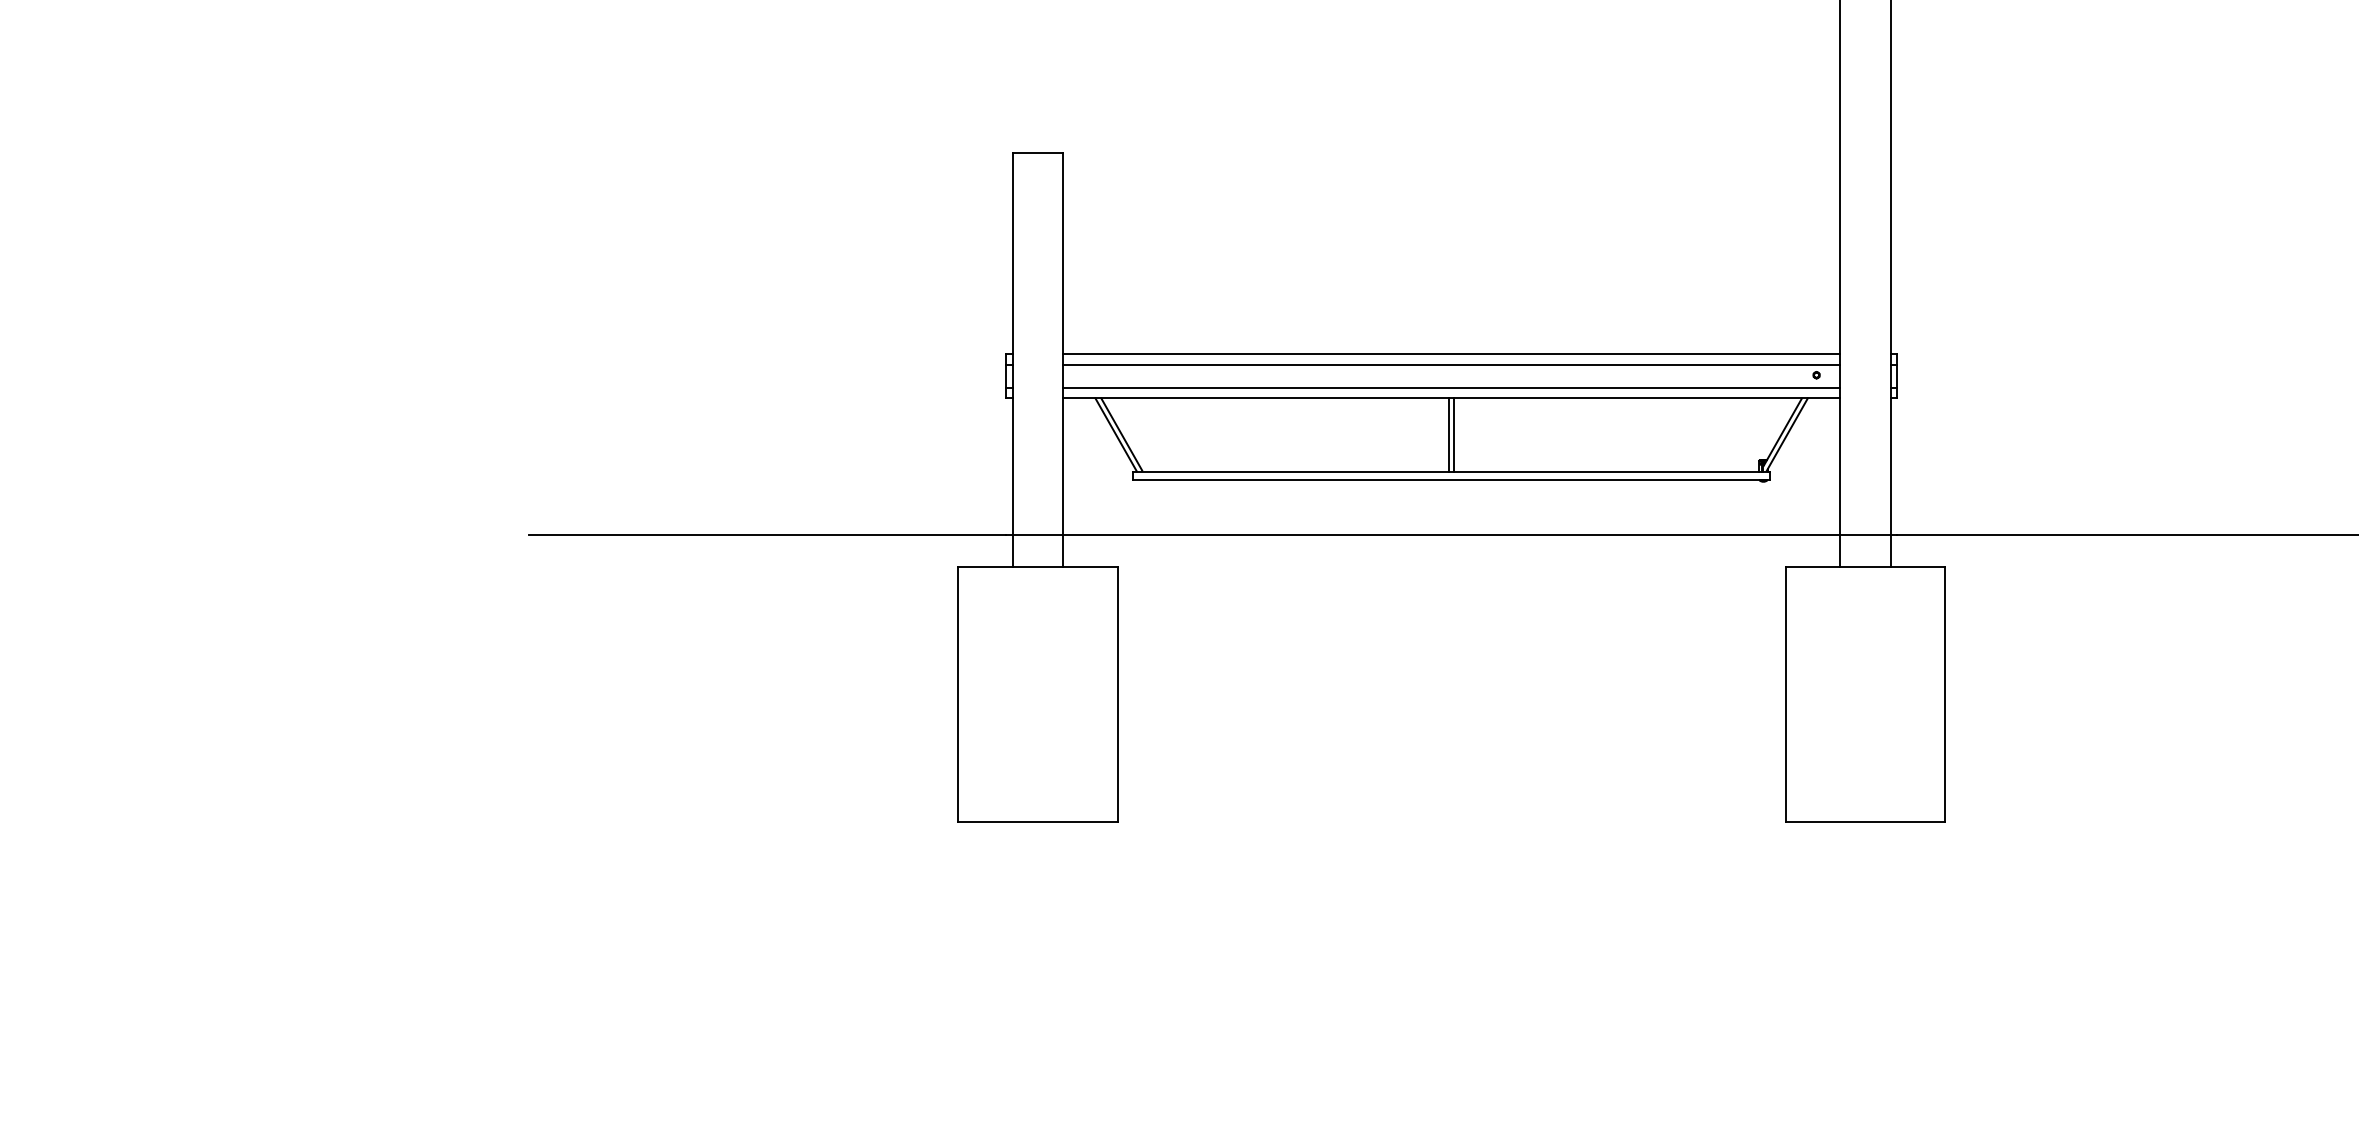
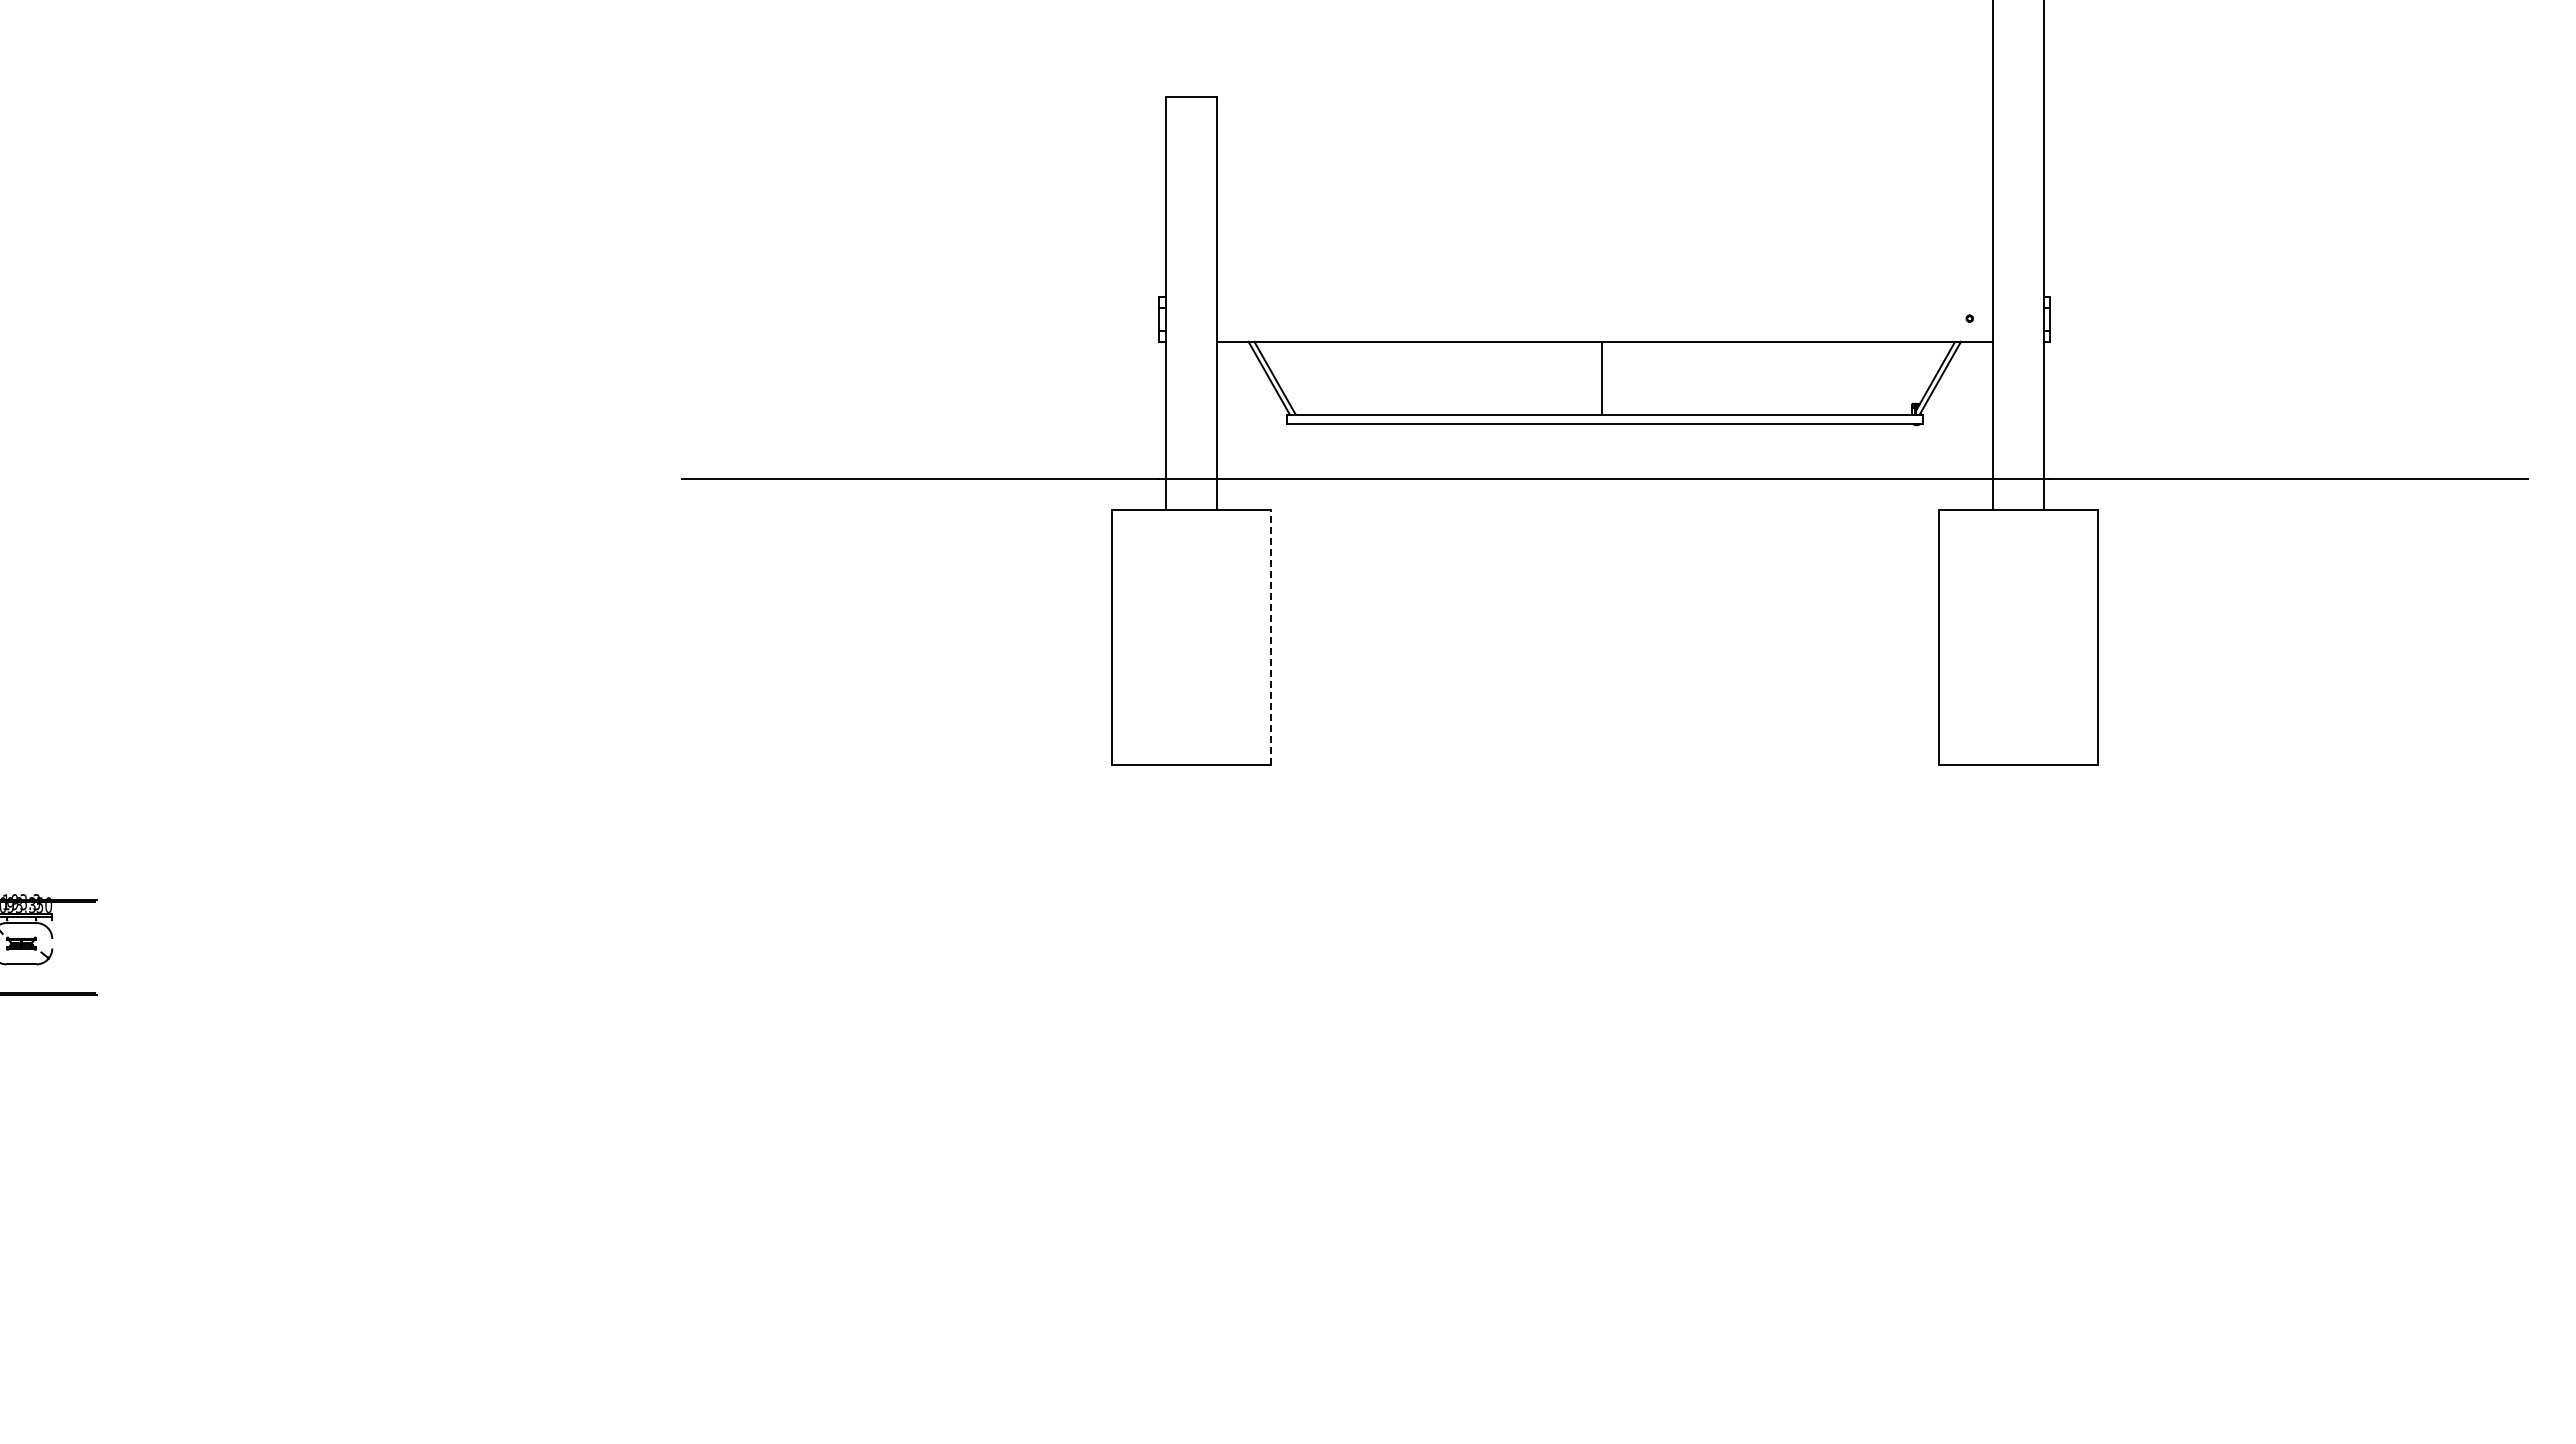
line: (1451, 354) -> (1604, 297), removed
line: (1451, 365) -> (1604, 308), removed
line: (1451, 388) -> (1604, 331), removed
line: (1454, 434) -> (1607, 377), removed
line: (1117, 694) -> (1270, 637), solid -> dashed

